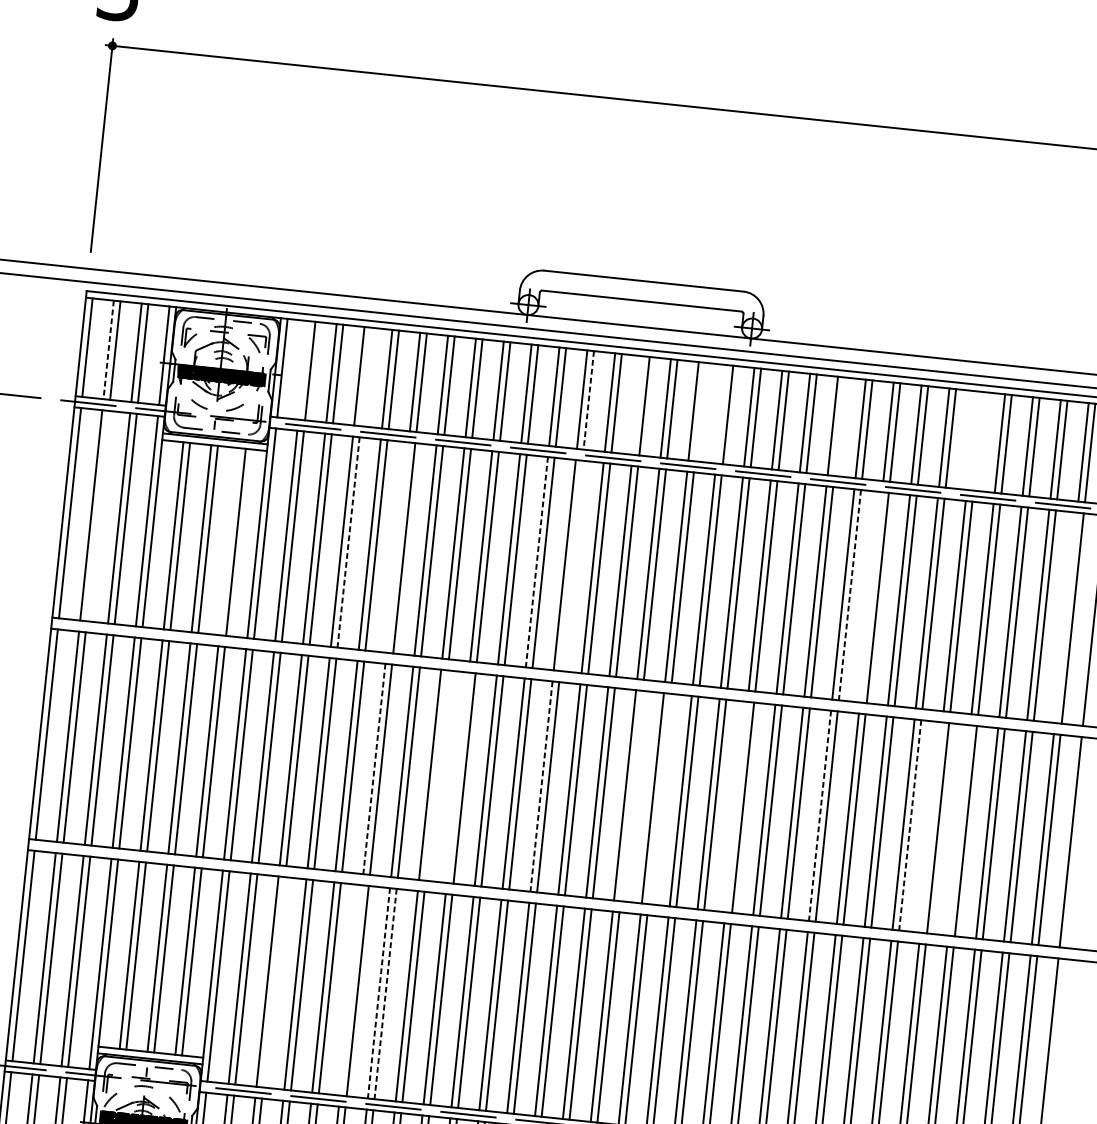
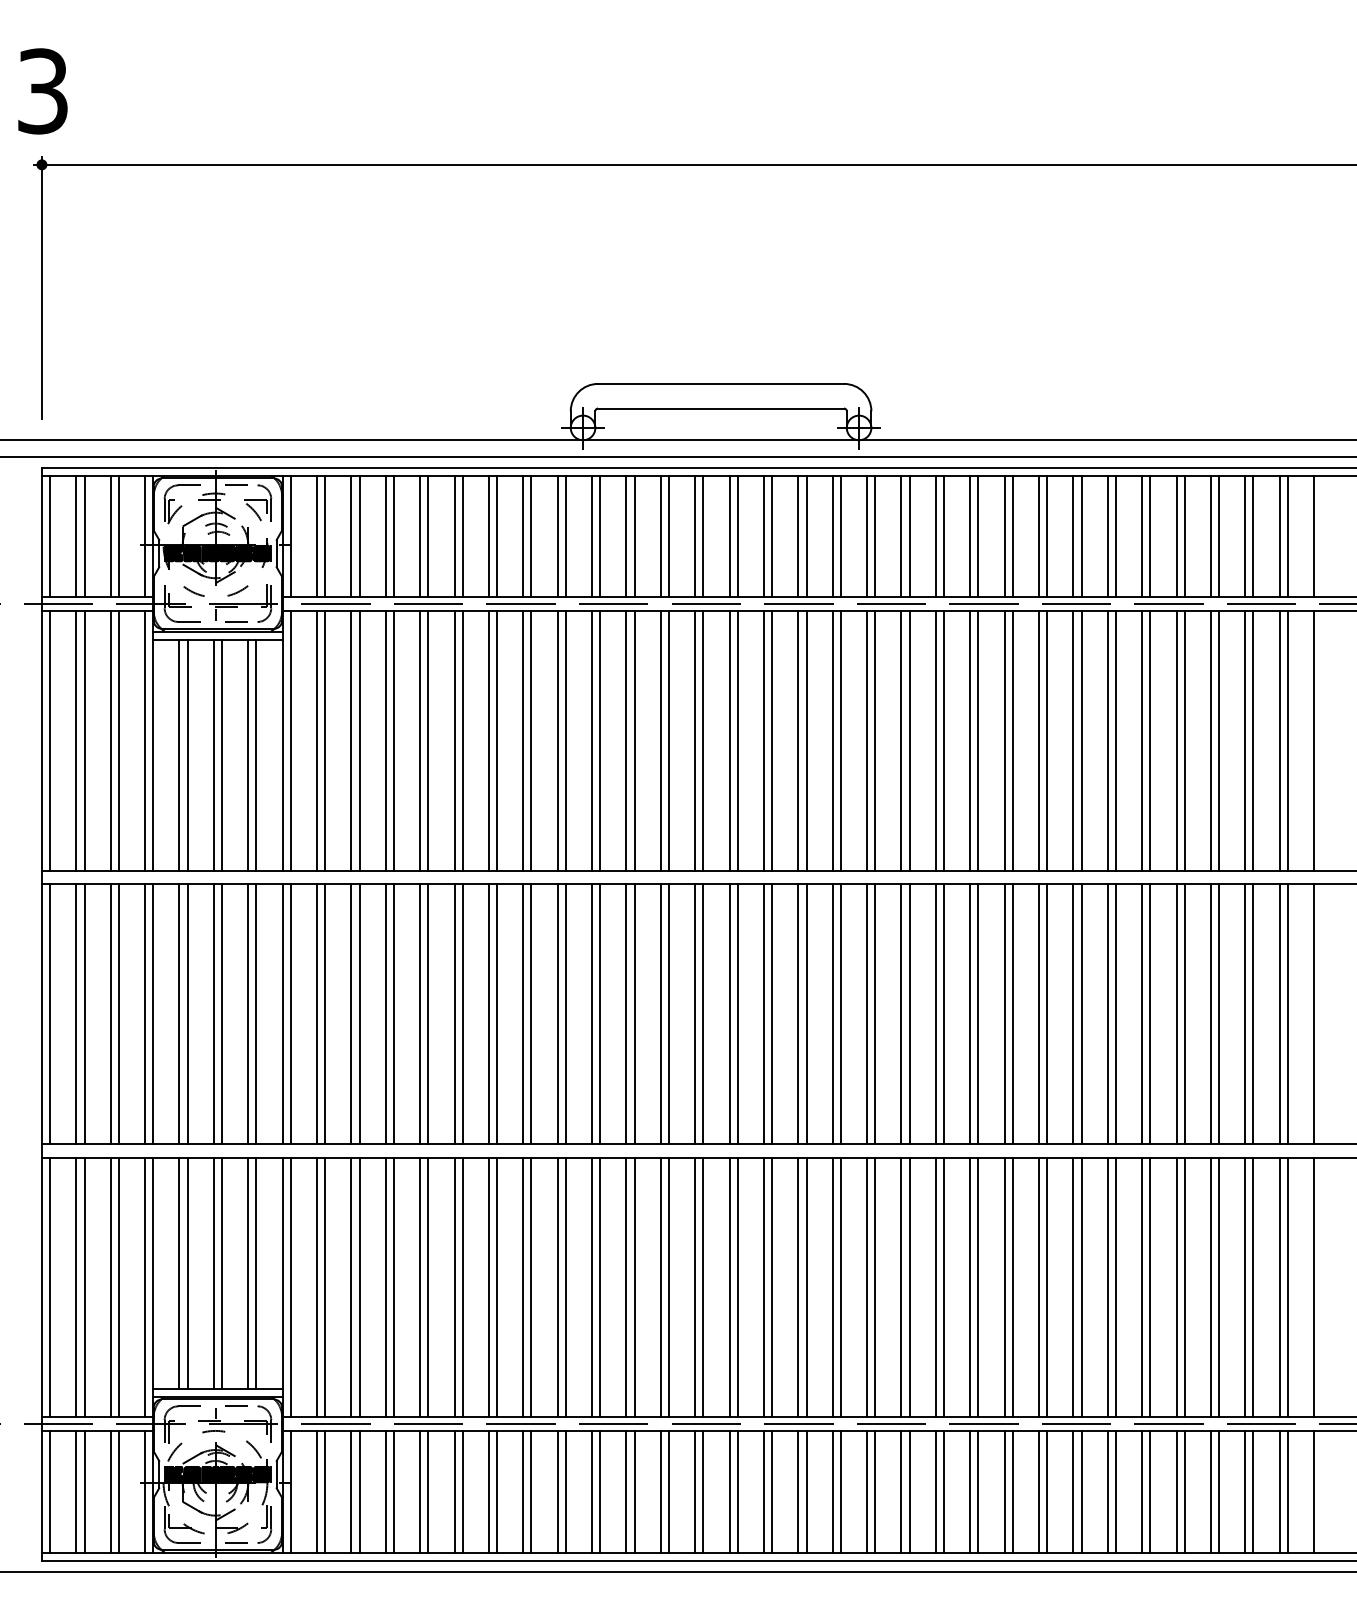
line: (108, 349) -> (76, 536), dashed -> solid
line: (303, 370) -> (316, 536), added
line: (365, 376) -> (393, 536), added
line: (589, 400) -> (669, 536), dashed -> solid
line: (637, 405) -> (729, 536), added
line: (700, 412) -> (806, 536), added
line: (721, 414) -> (832, 536), added
line: (839, 426) -> (978, 536), added
line: (972, 440) -> (1142, 536), added
line: (978, 441) -> (1150, 536), added
line: (97, 515) -> (84, 740), added
line: (229, 541) -> (248, 754), added
line: (348, 542) -> (393, 740), dashed -> solid
line: (397, 547) -> (454, 740), added
line: (537, 561) -> (626, 740), dashed -> solid
line: (571, 565) -> (669, 740), added
line: (849, 594) -> (1012, 740), dashed -> solid
line: (870, 597) -> (1038, 740), added
line: (1066, 617) -> (1279, 740), added
line: (374, 769) -> (454, 1014), dashed -> solid
line: (436, 775) -> (531, 1013), added
line: (457, 777) -> (557, 1013), added
line: (541, 786) -> (660, 1014), dashed -> solid
line: (632, 795) -> (772, 1013), added
line: (659, 798) -> (806, 1013), added
line: (736, 806) -> (901, 1013), added
line: (819, 816) -> (1004, 1014), dashed -> solid
line: (909, 825) -> (1115, 1014), dashed -> solid
line: (931, 827) -> (1142, 1013), added
line: (959, 829) -> (1176, 1013), added
line: (274, 982) -> (359, 1287), added
line: (351, 990) -> (454, 1287), added
line: (378, 993) -> (488, 1287), dashed -> solid
line: (385, 994) -> (497, 1287), dashed -> solid

